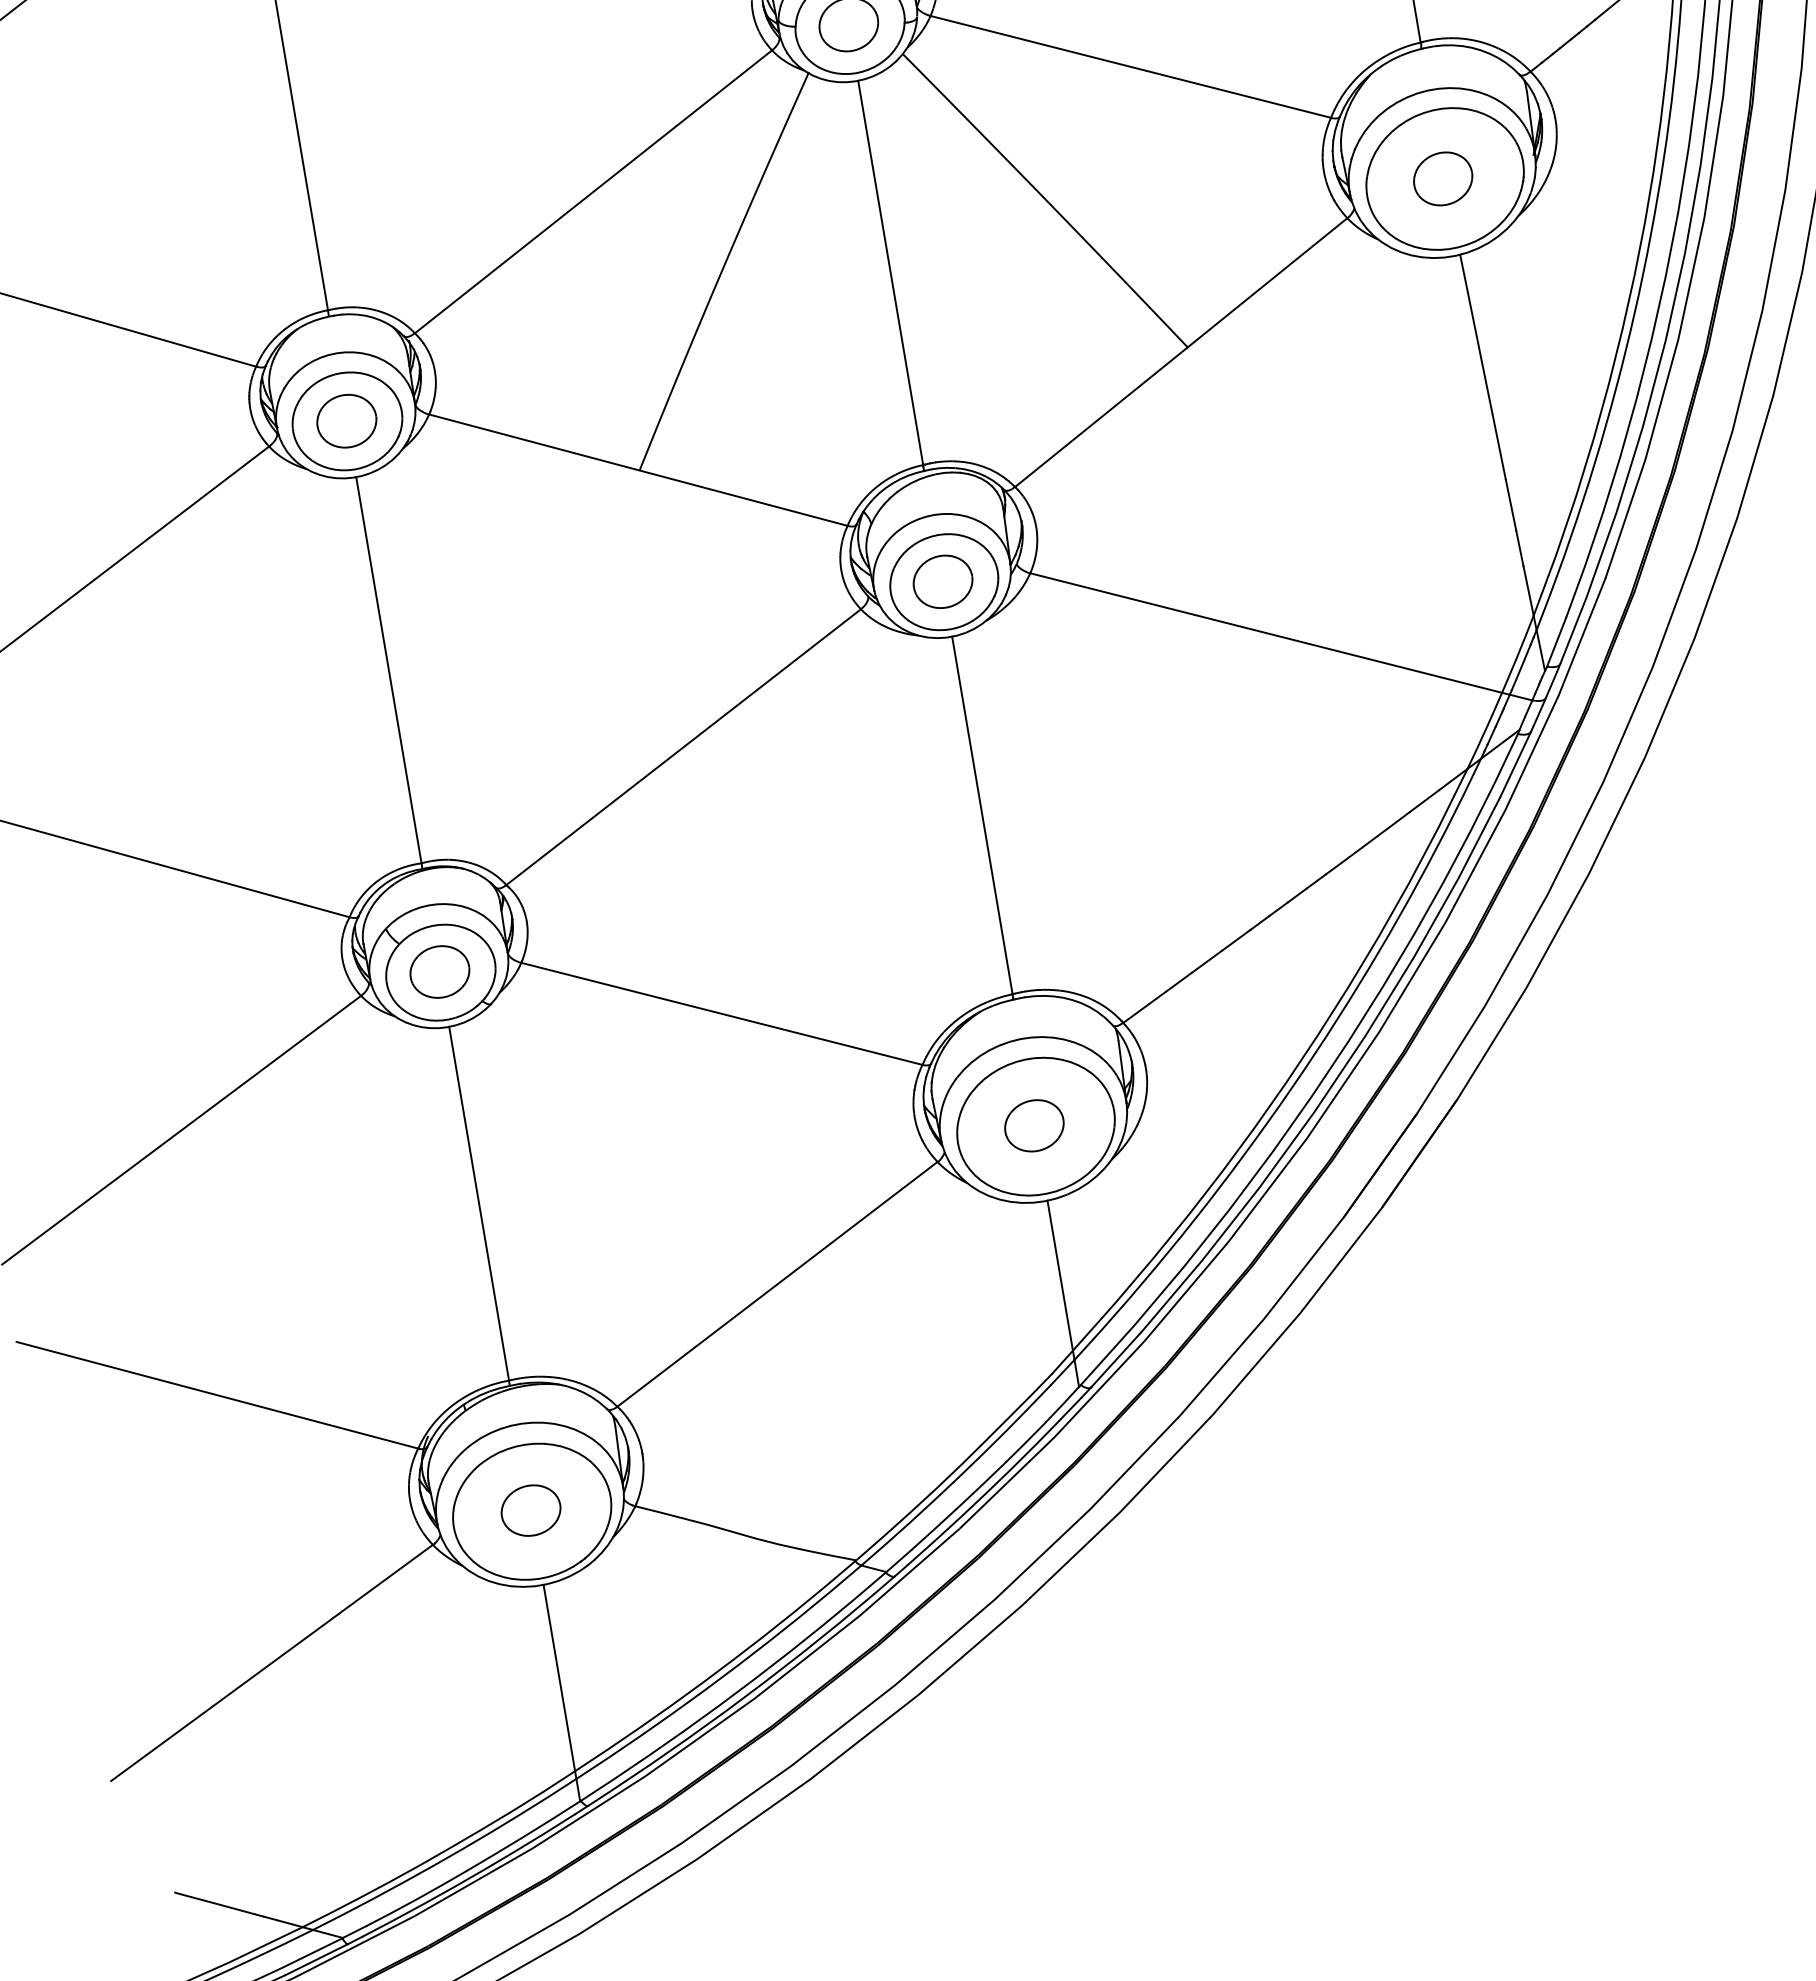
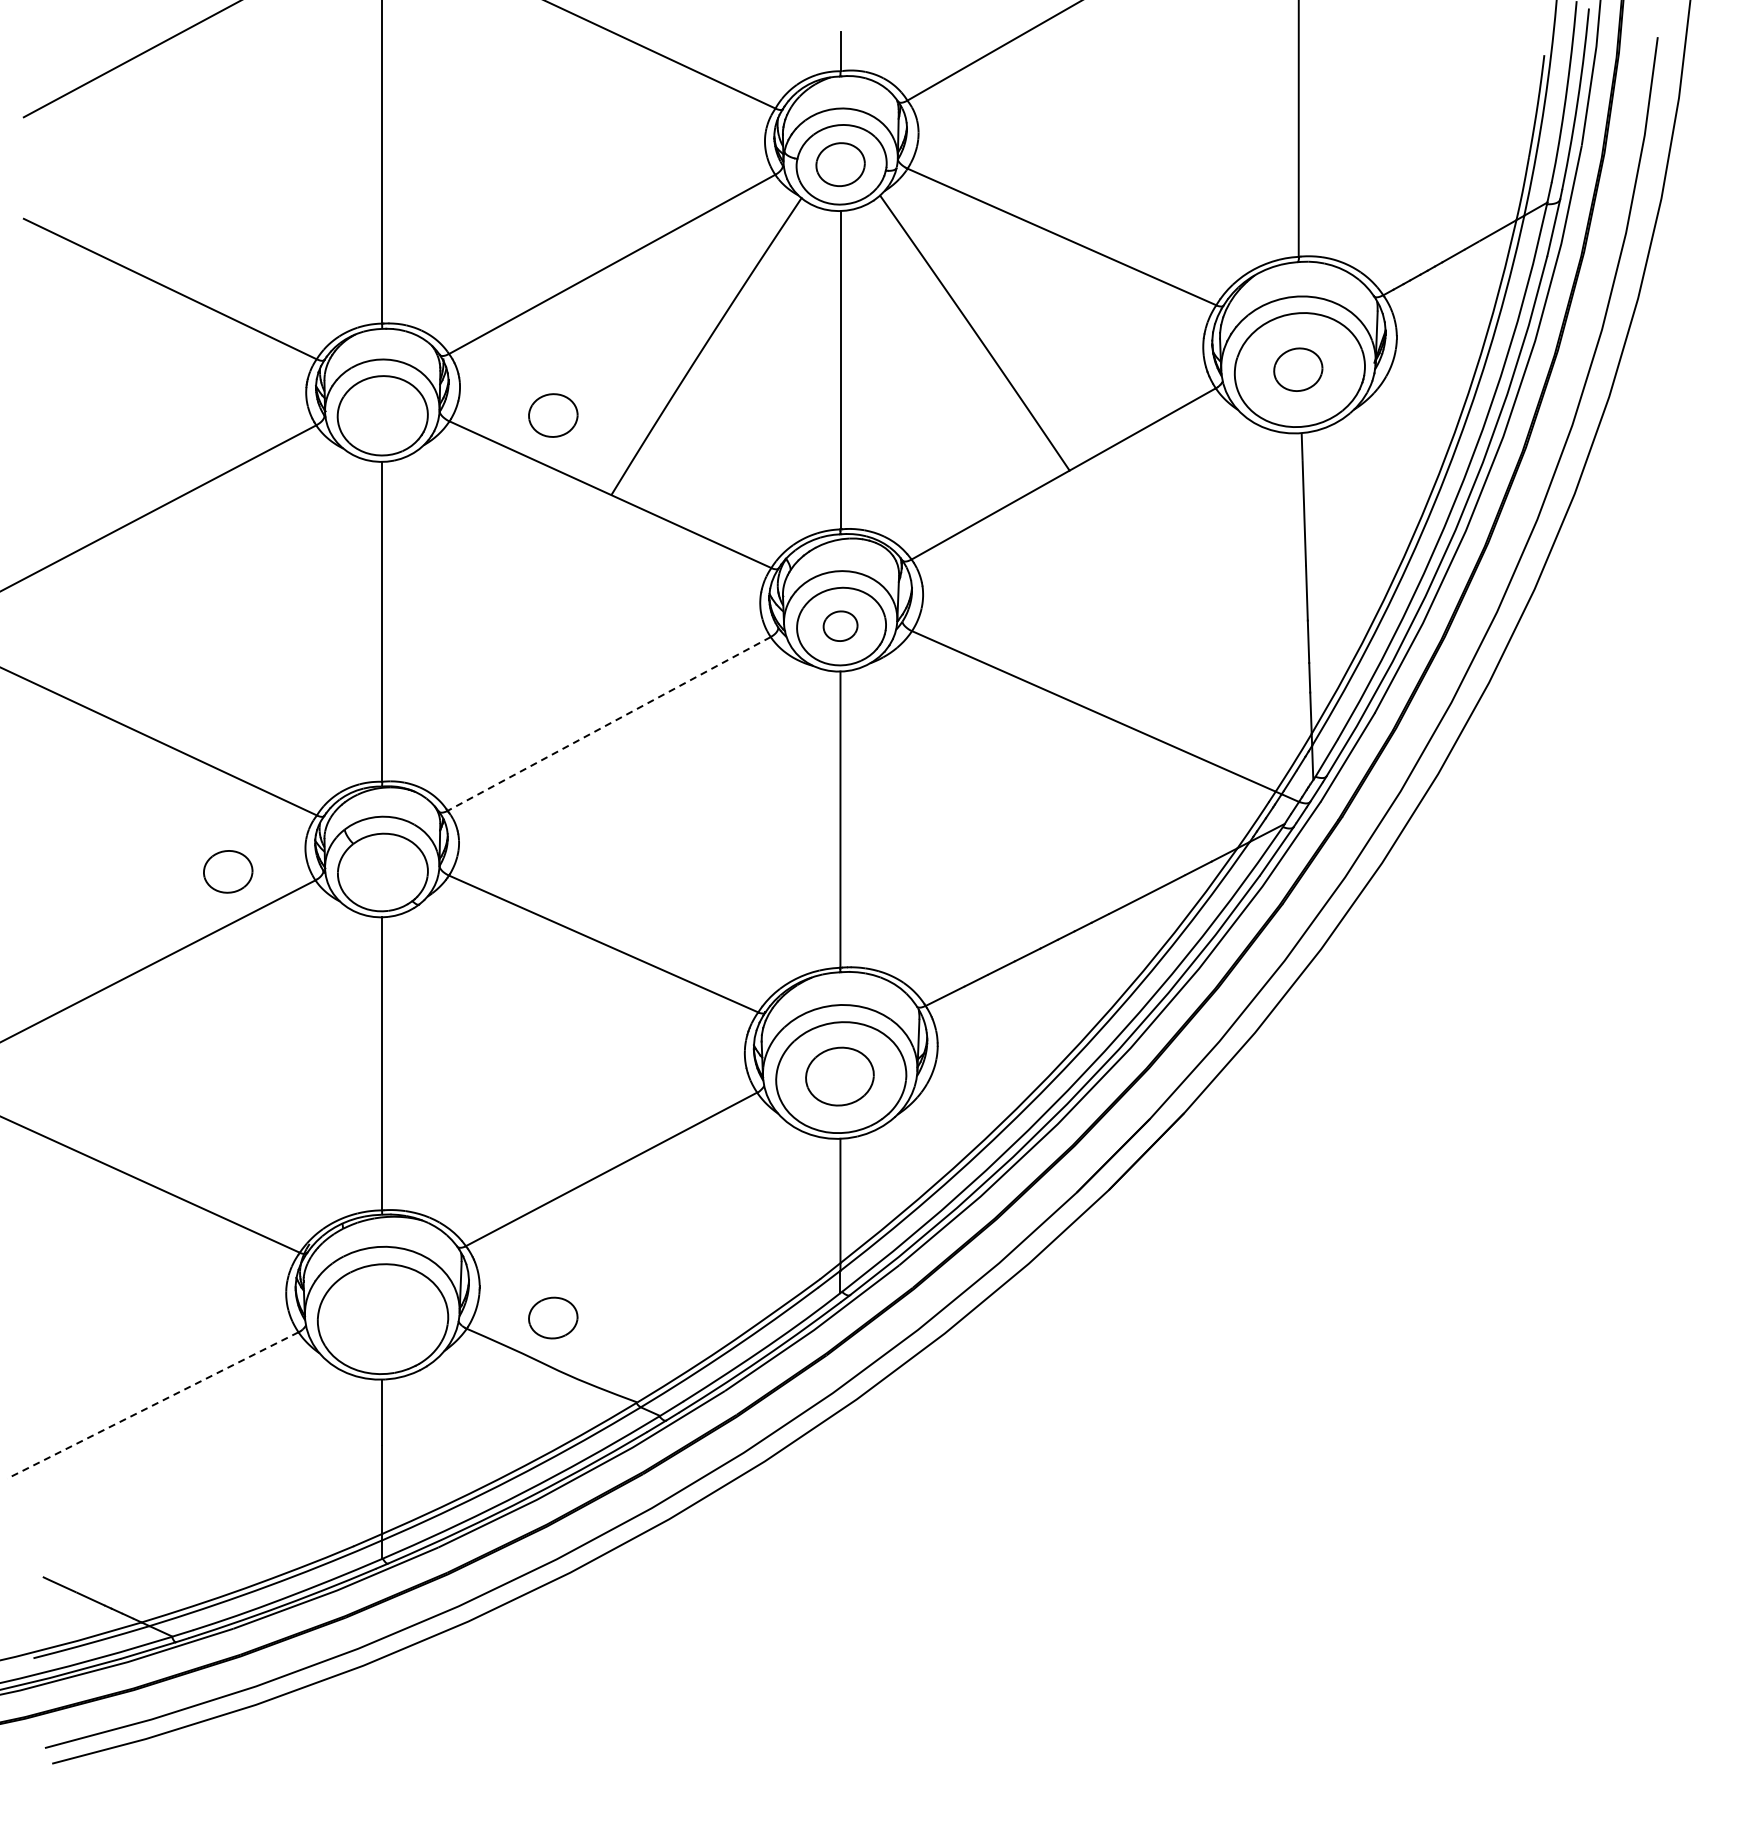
part: (347, 421) -> (553, 415), moved
part: (942, 582) -> (840, 626), size x0.7
line: (682, 747) -> (608, 724), solid -> dashed
part: (440, 971) -> (228, 871), moved
part: (1034, 1125) -> (840, 1076), size x1.4
part: (531, 1509) -> (553, 1317), moved
line: (271, 1663) -> (152, 1405), solid -> dashed

